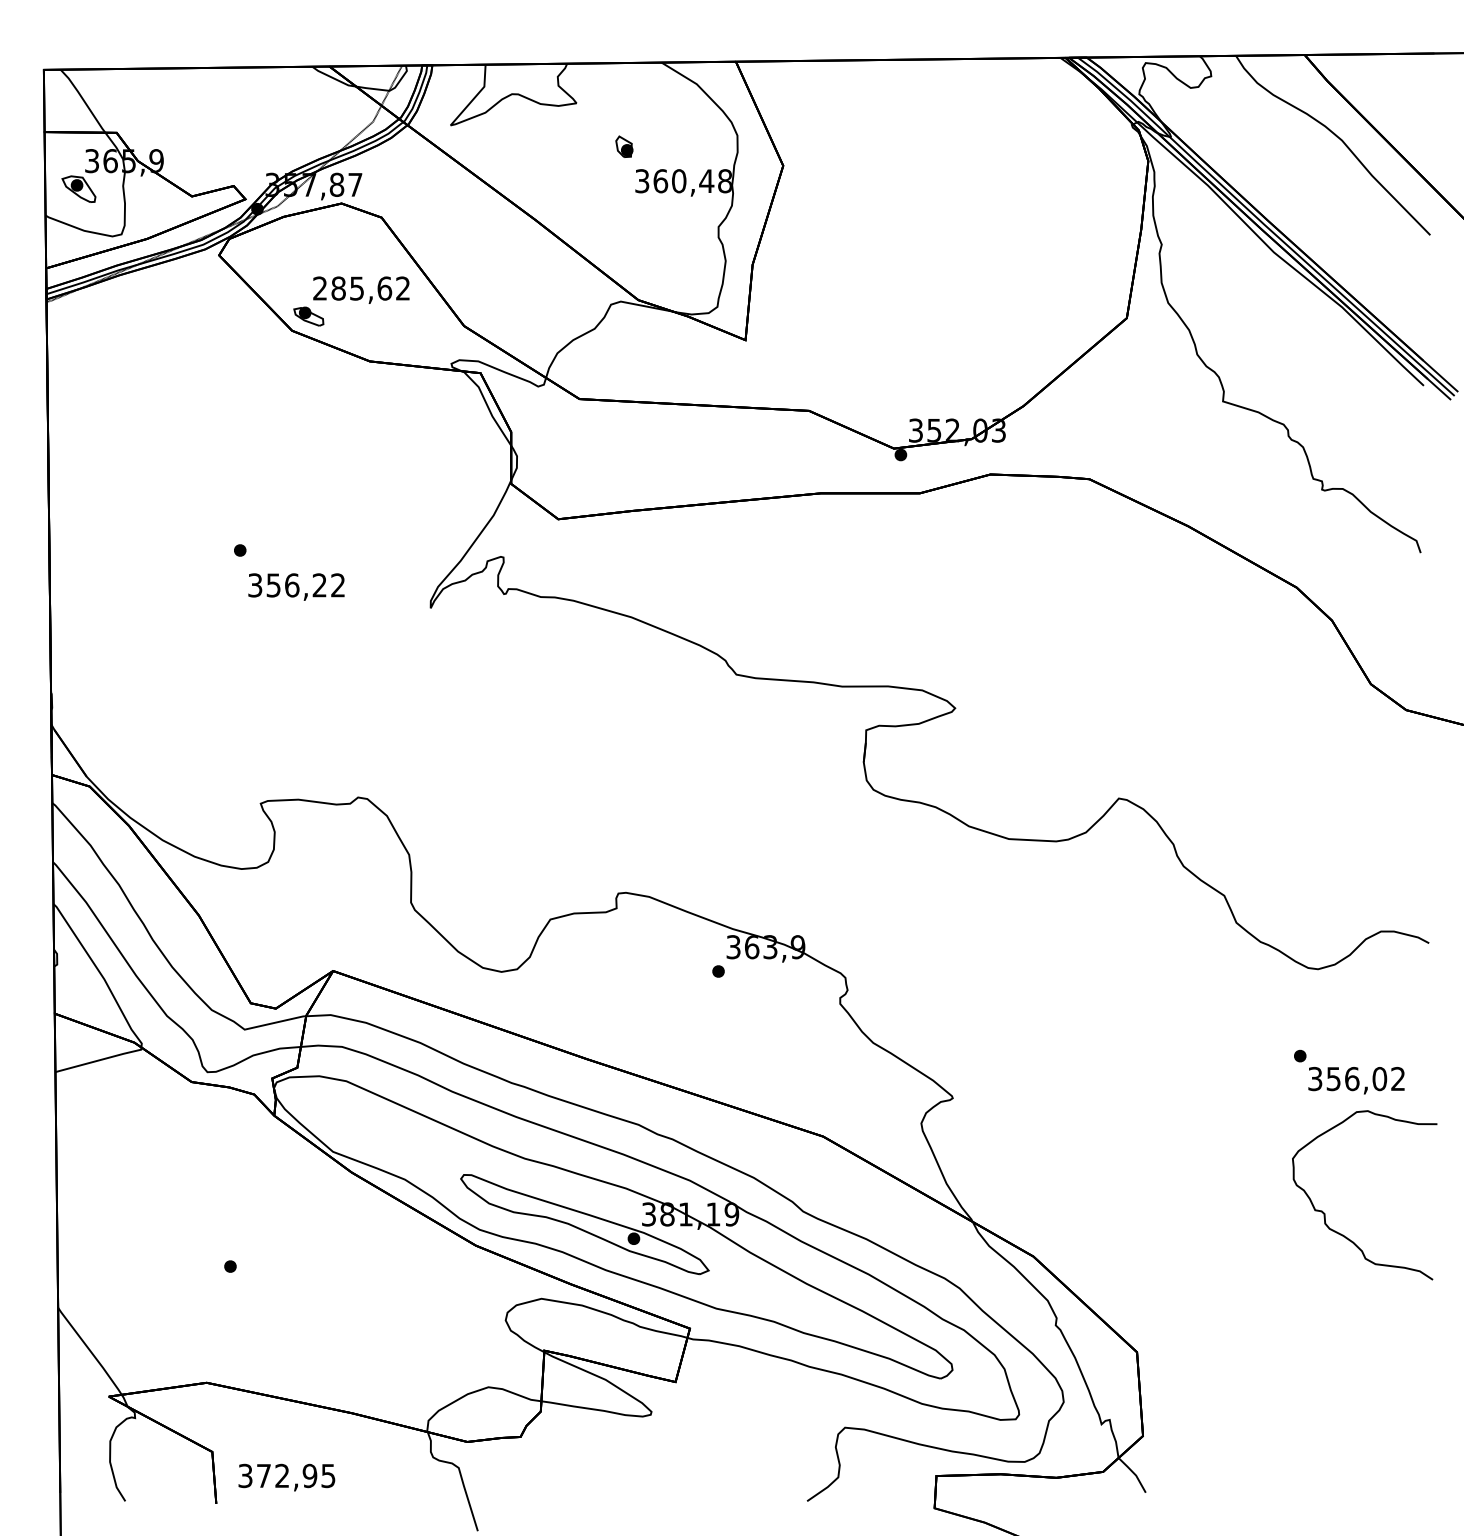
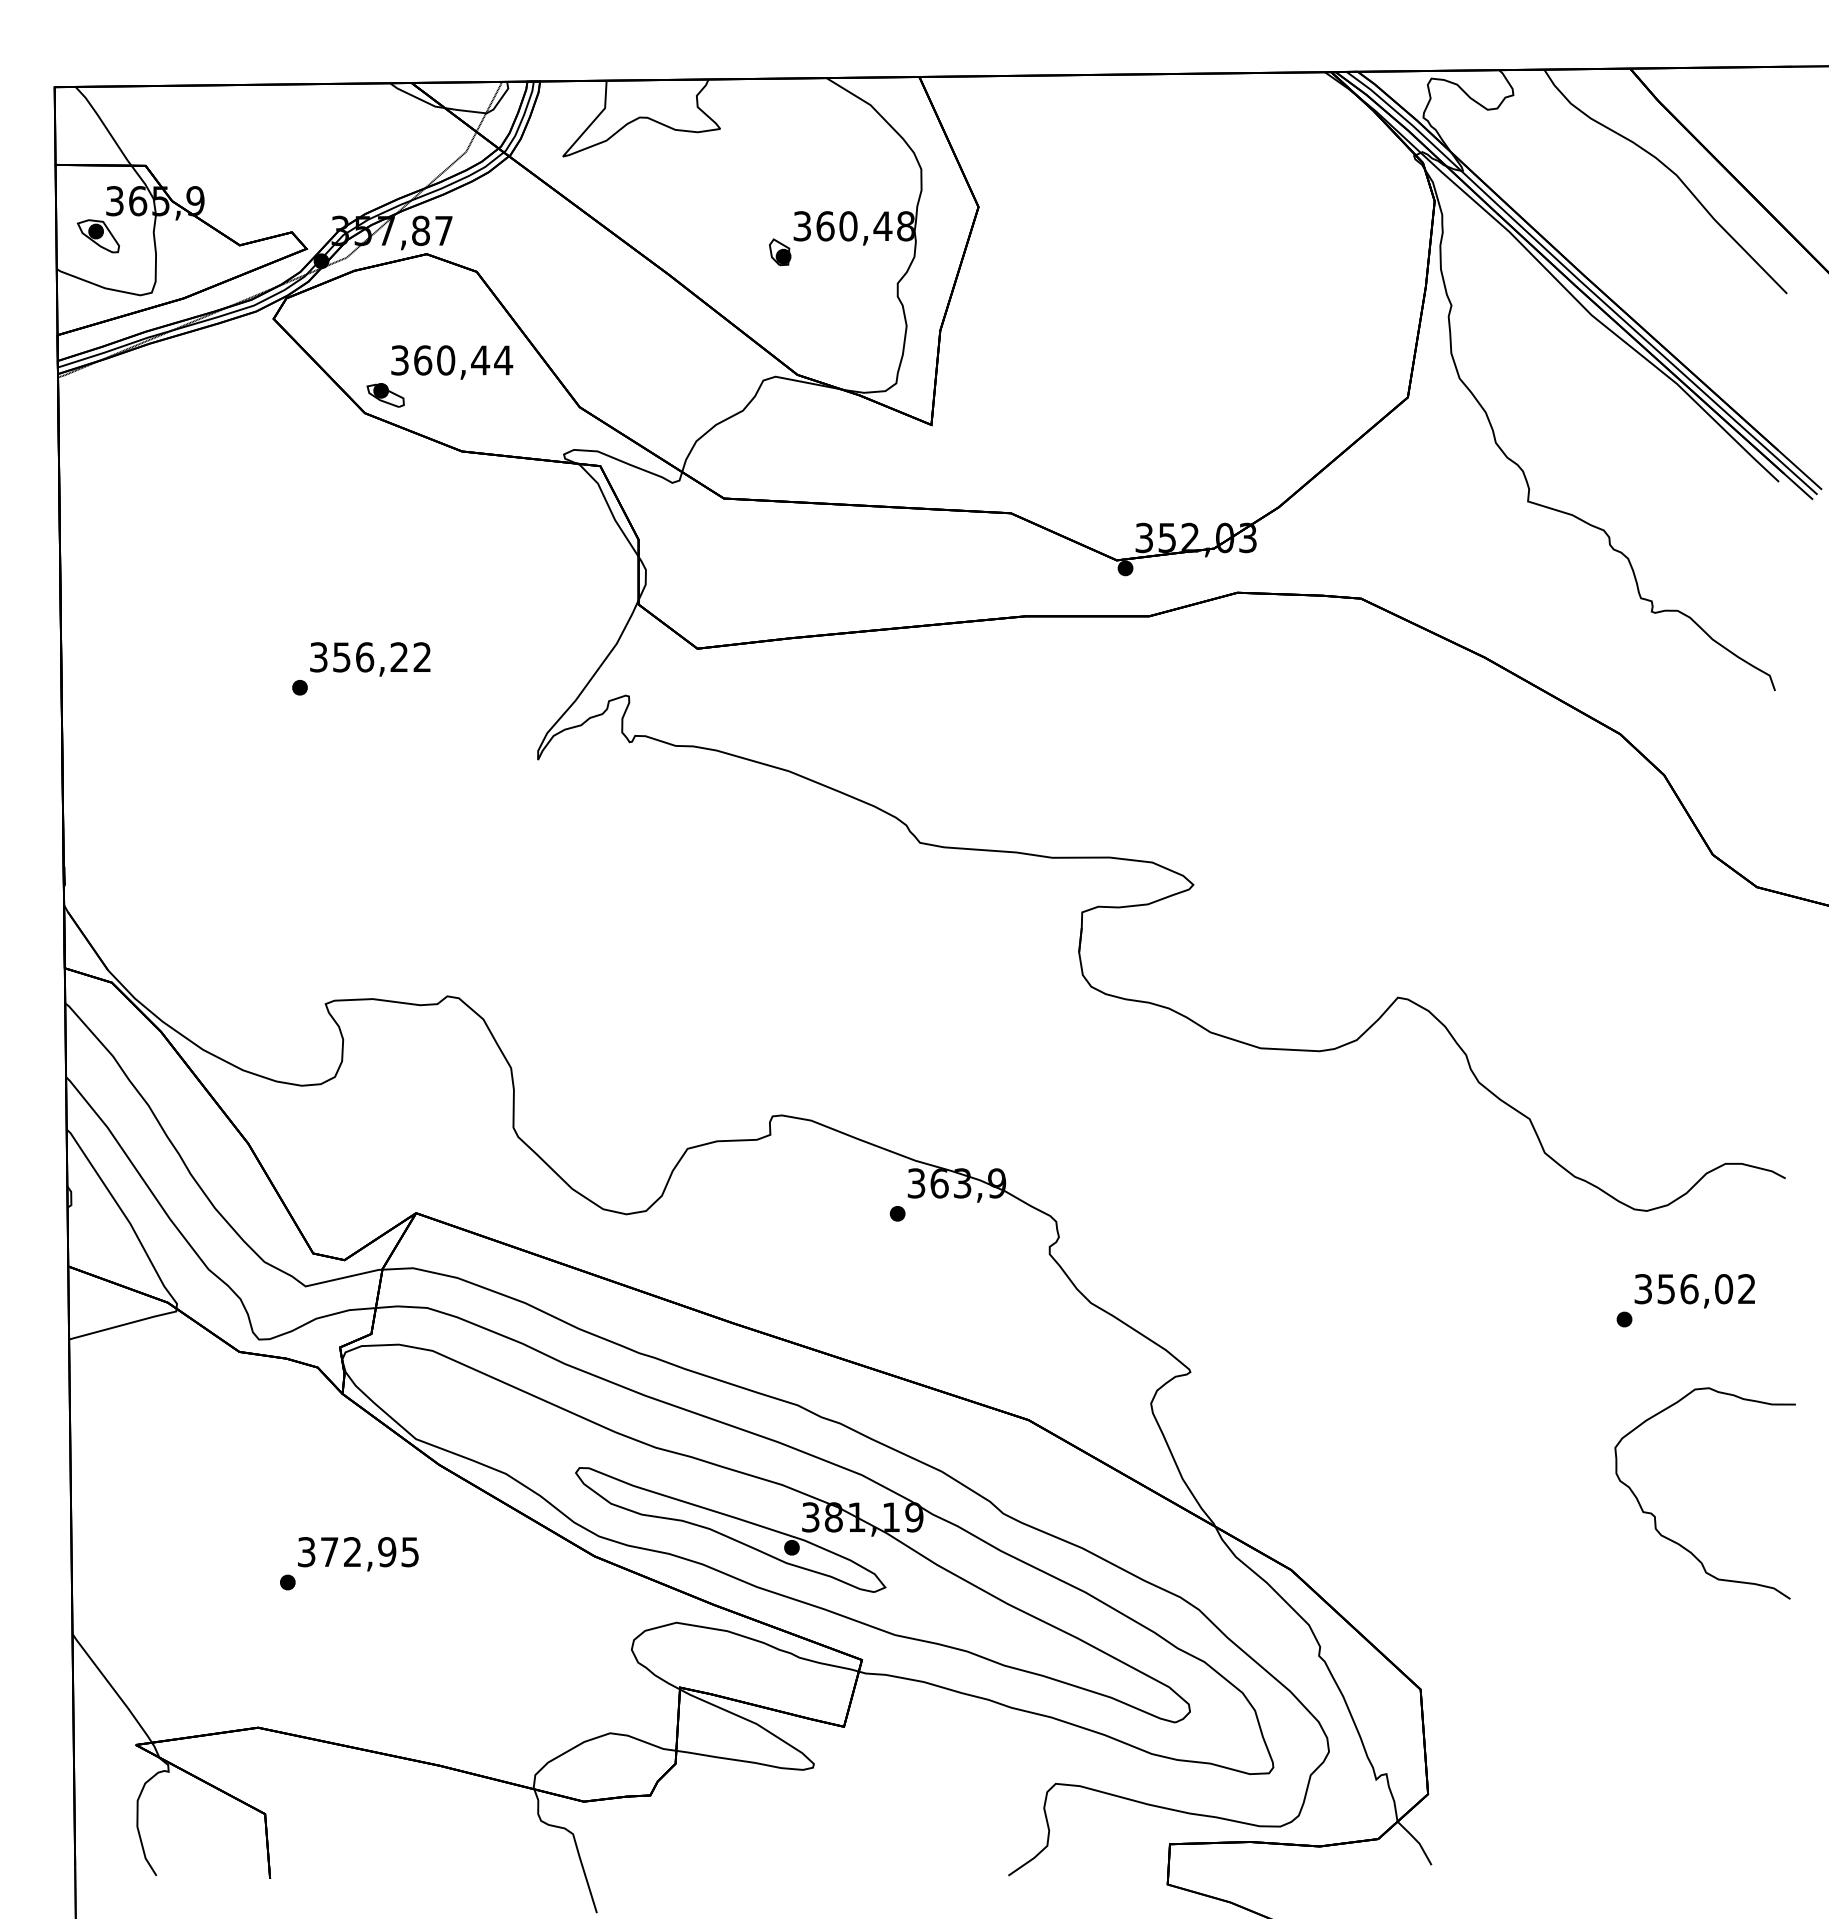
part: (624, 146) -> (780, 252), moved
text: (362, 288) -> (452, 360), 285,62 -> 360,44
text: (296, 587) -> (370, 659), moved
text: (1356, 1080) -> (1694, 1291), moved
text: (287, 1477) -> (358, 1554), moved

